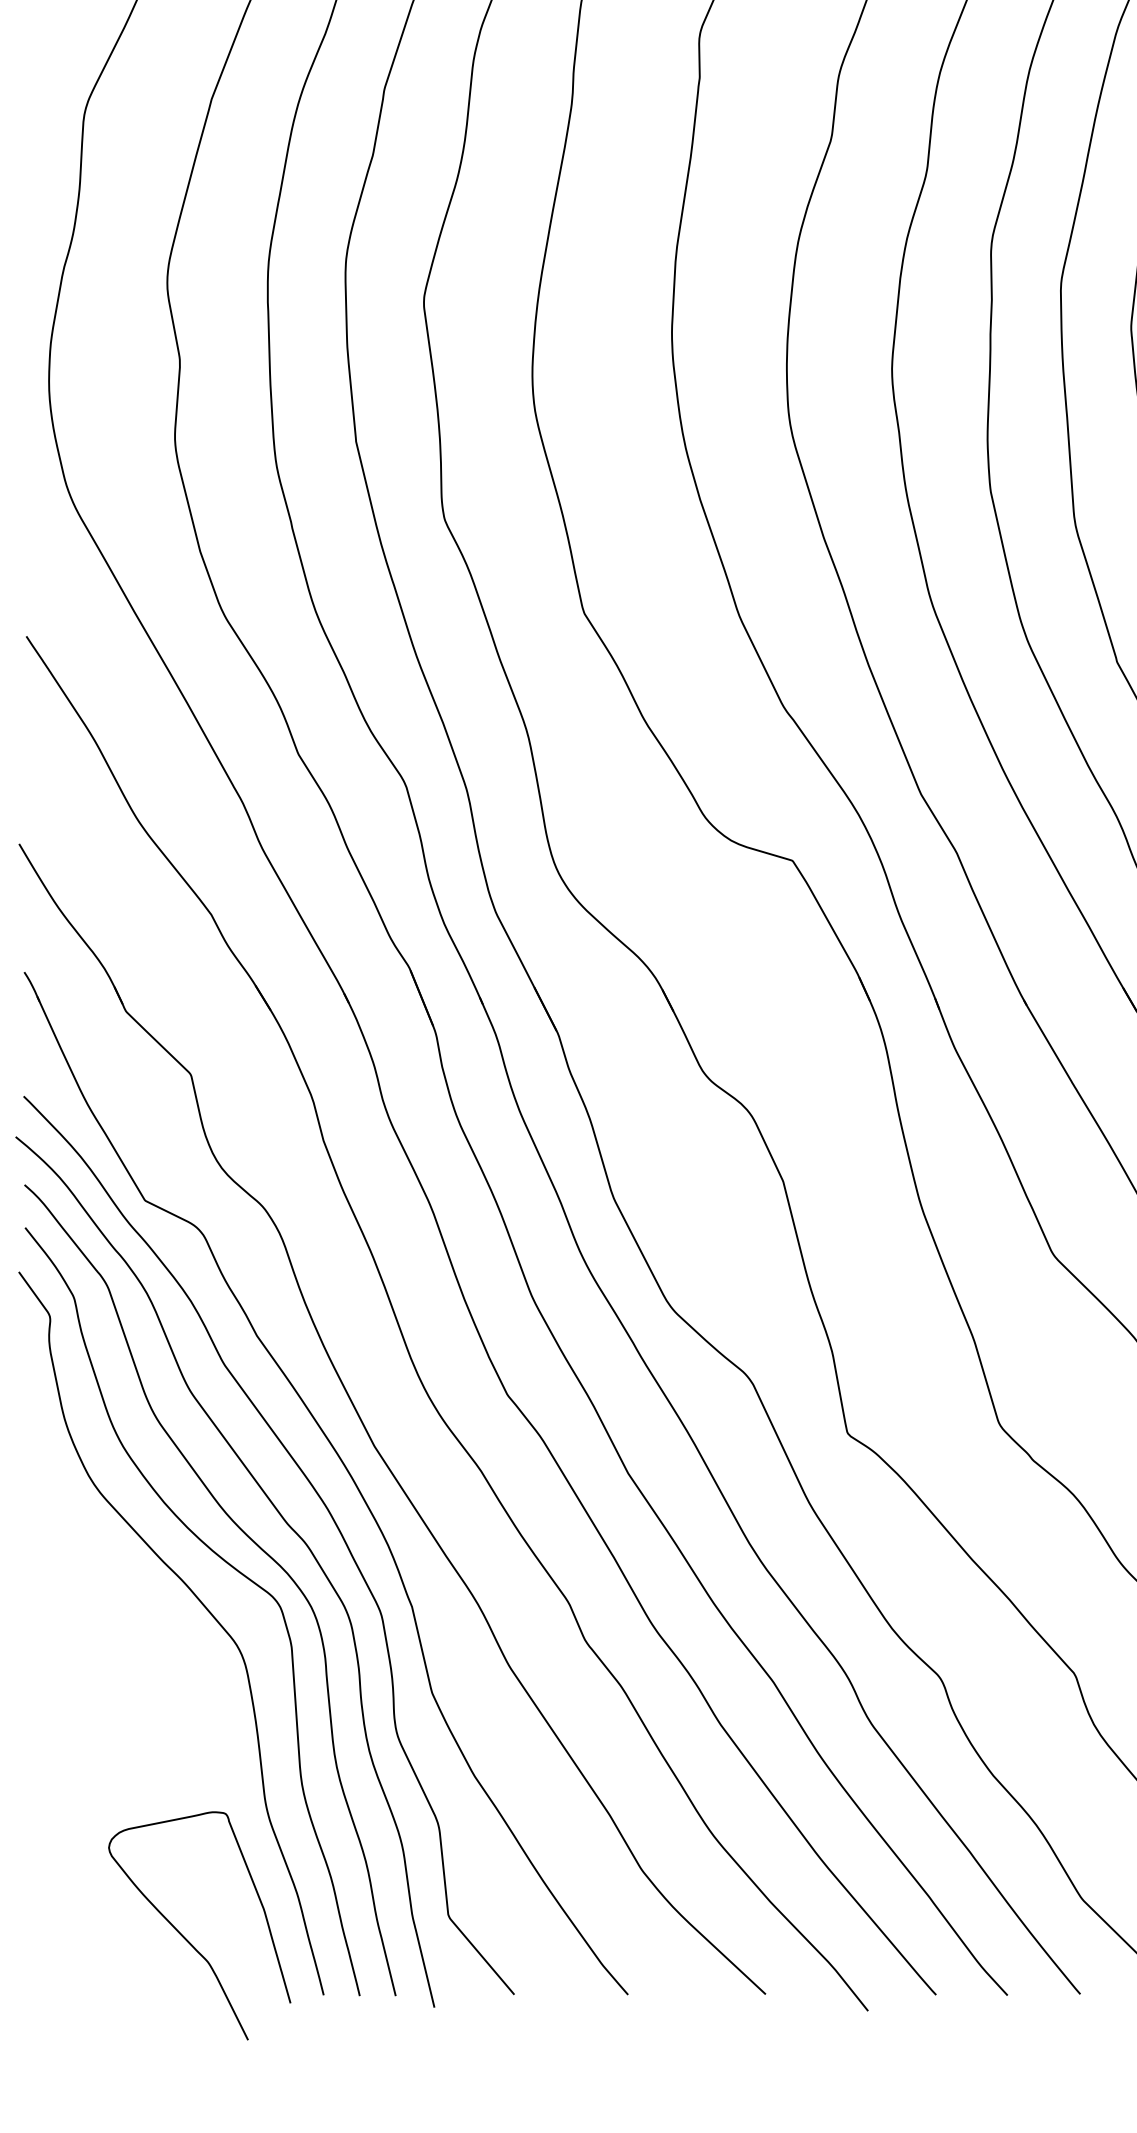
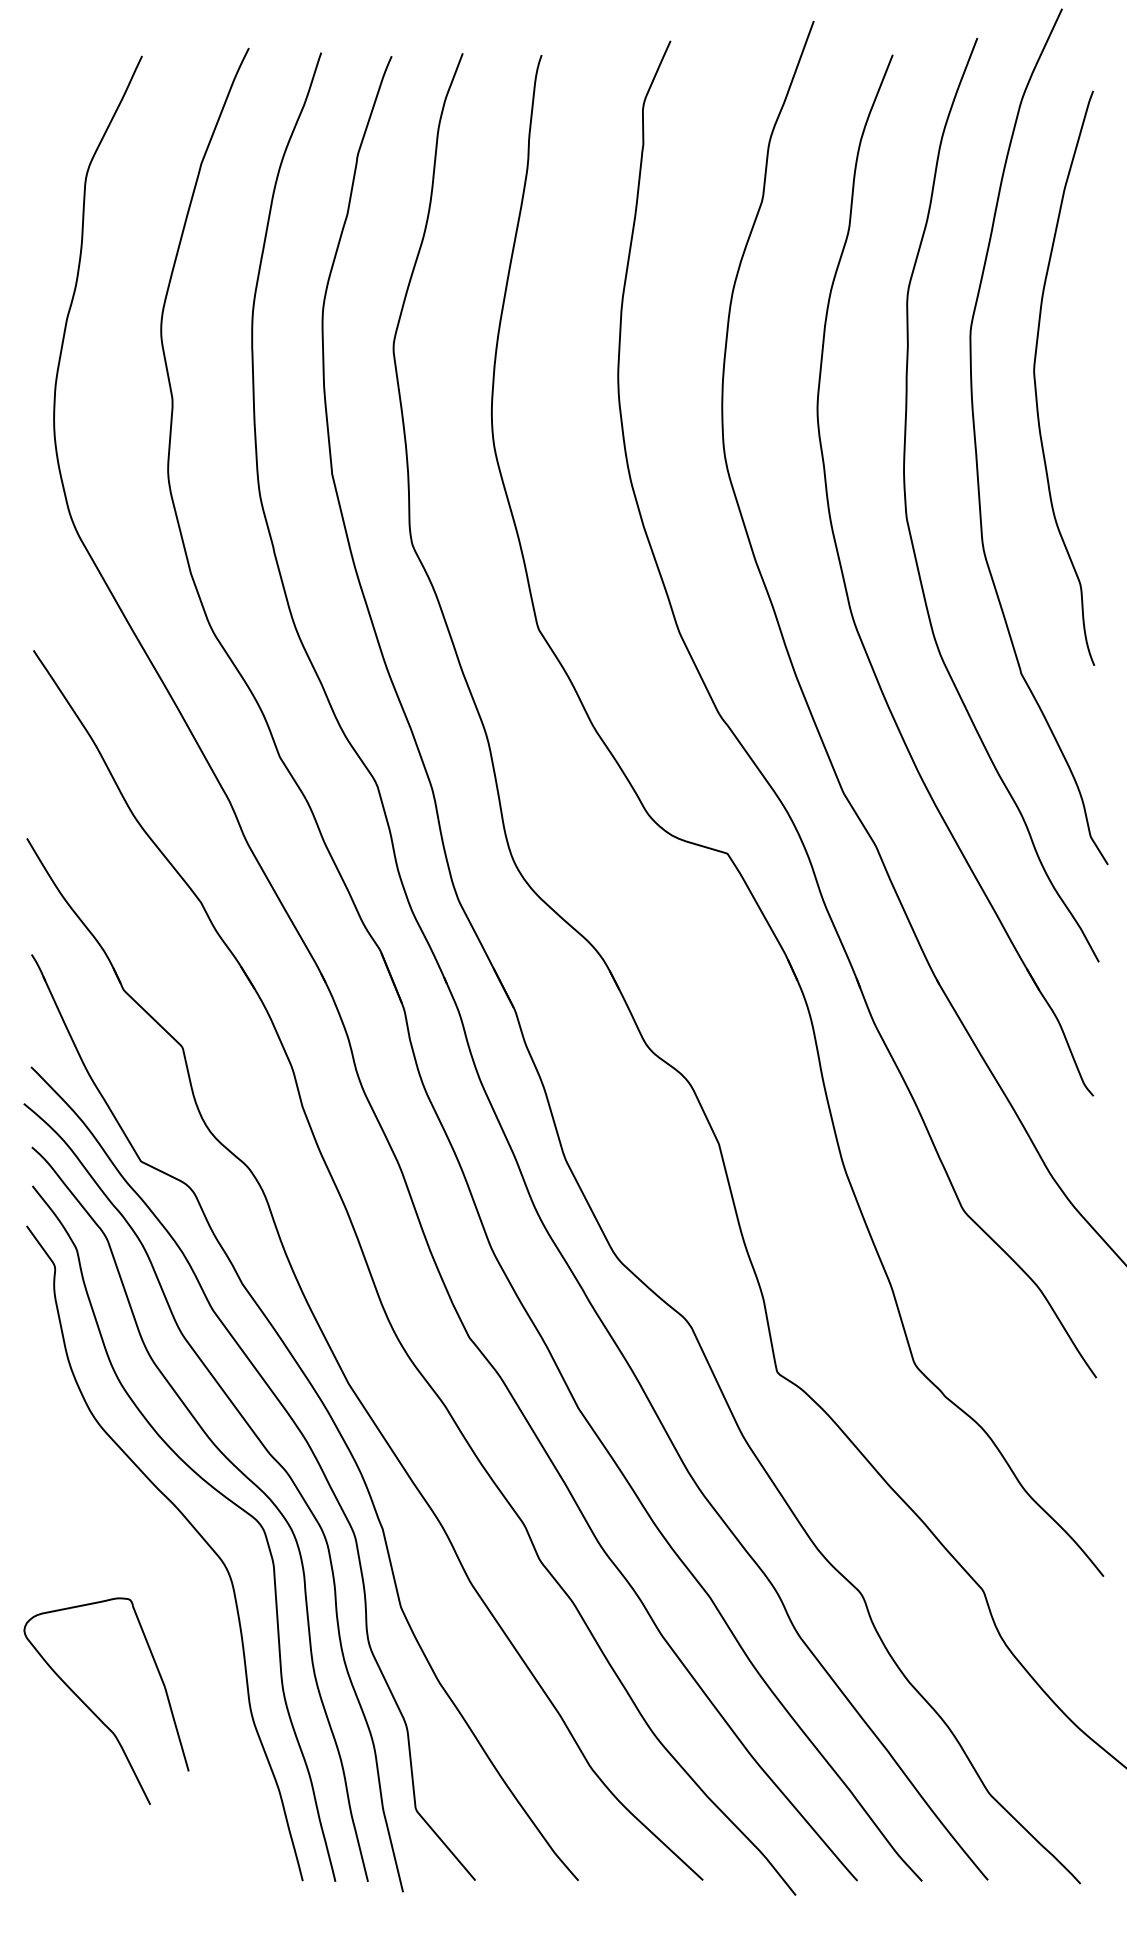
curve: (186, 1938) -> (94, 1712), moved

